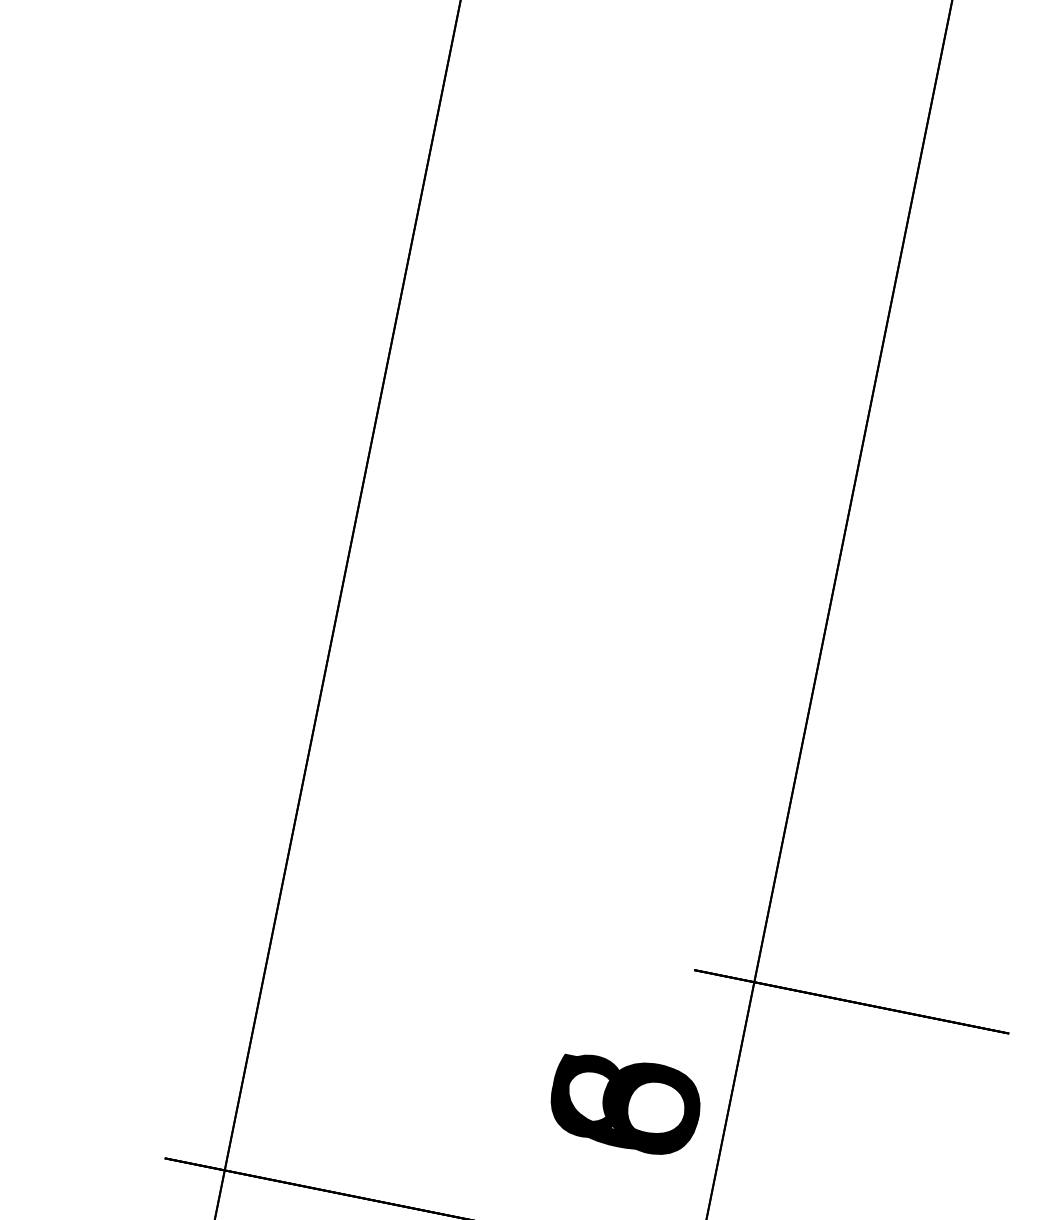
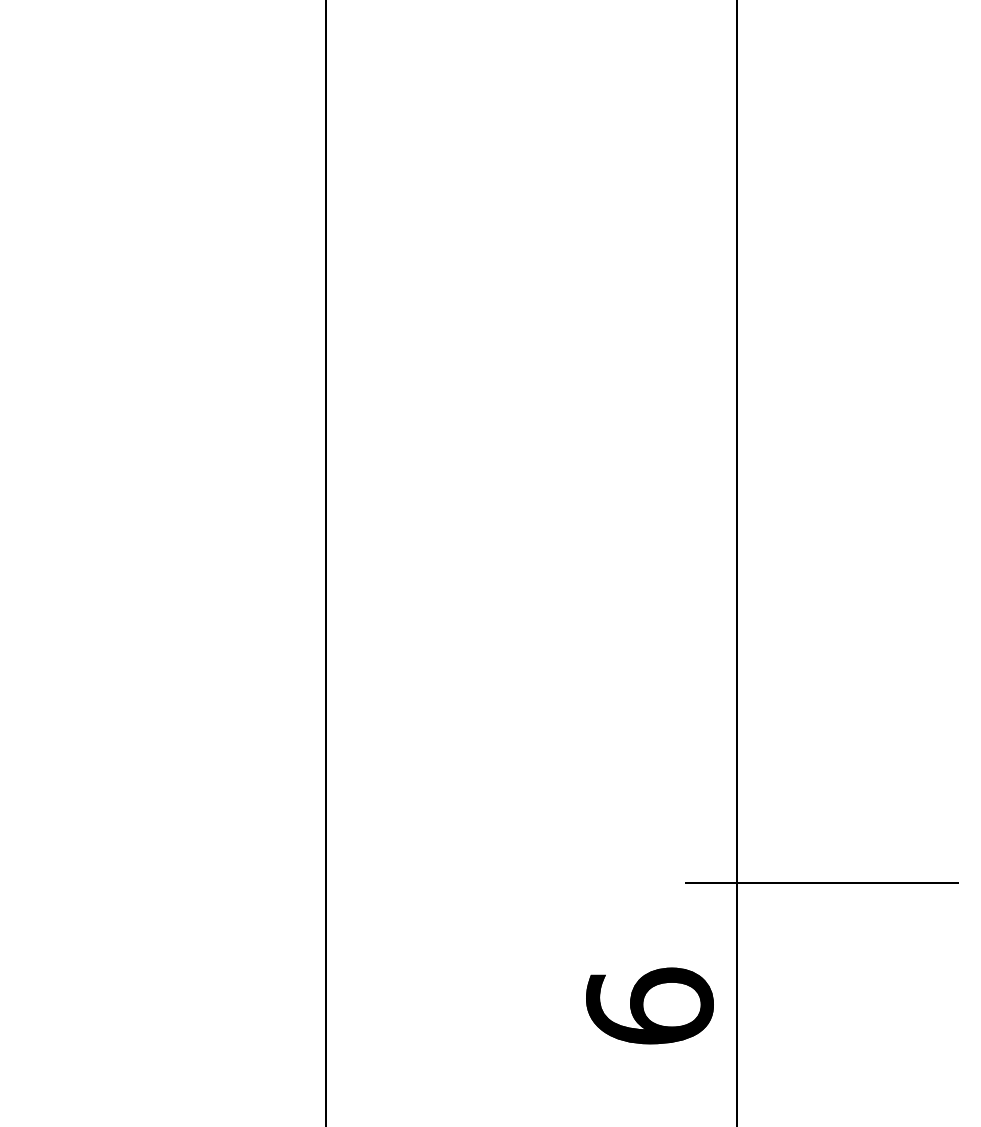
text: (625, 1102) -> (649, 1005), 8 -> 6

